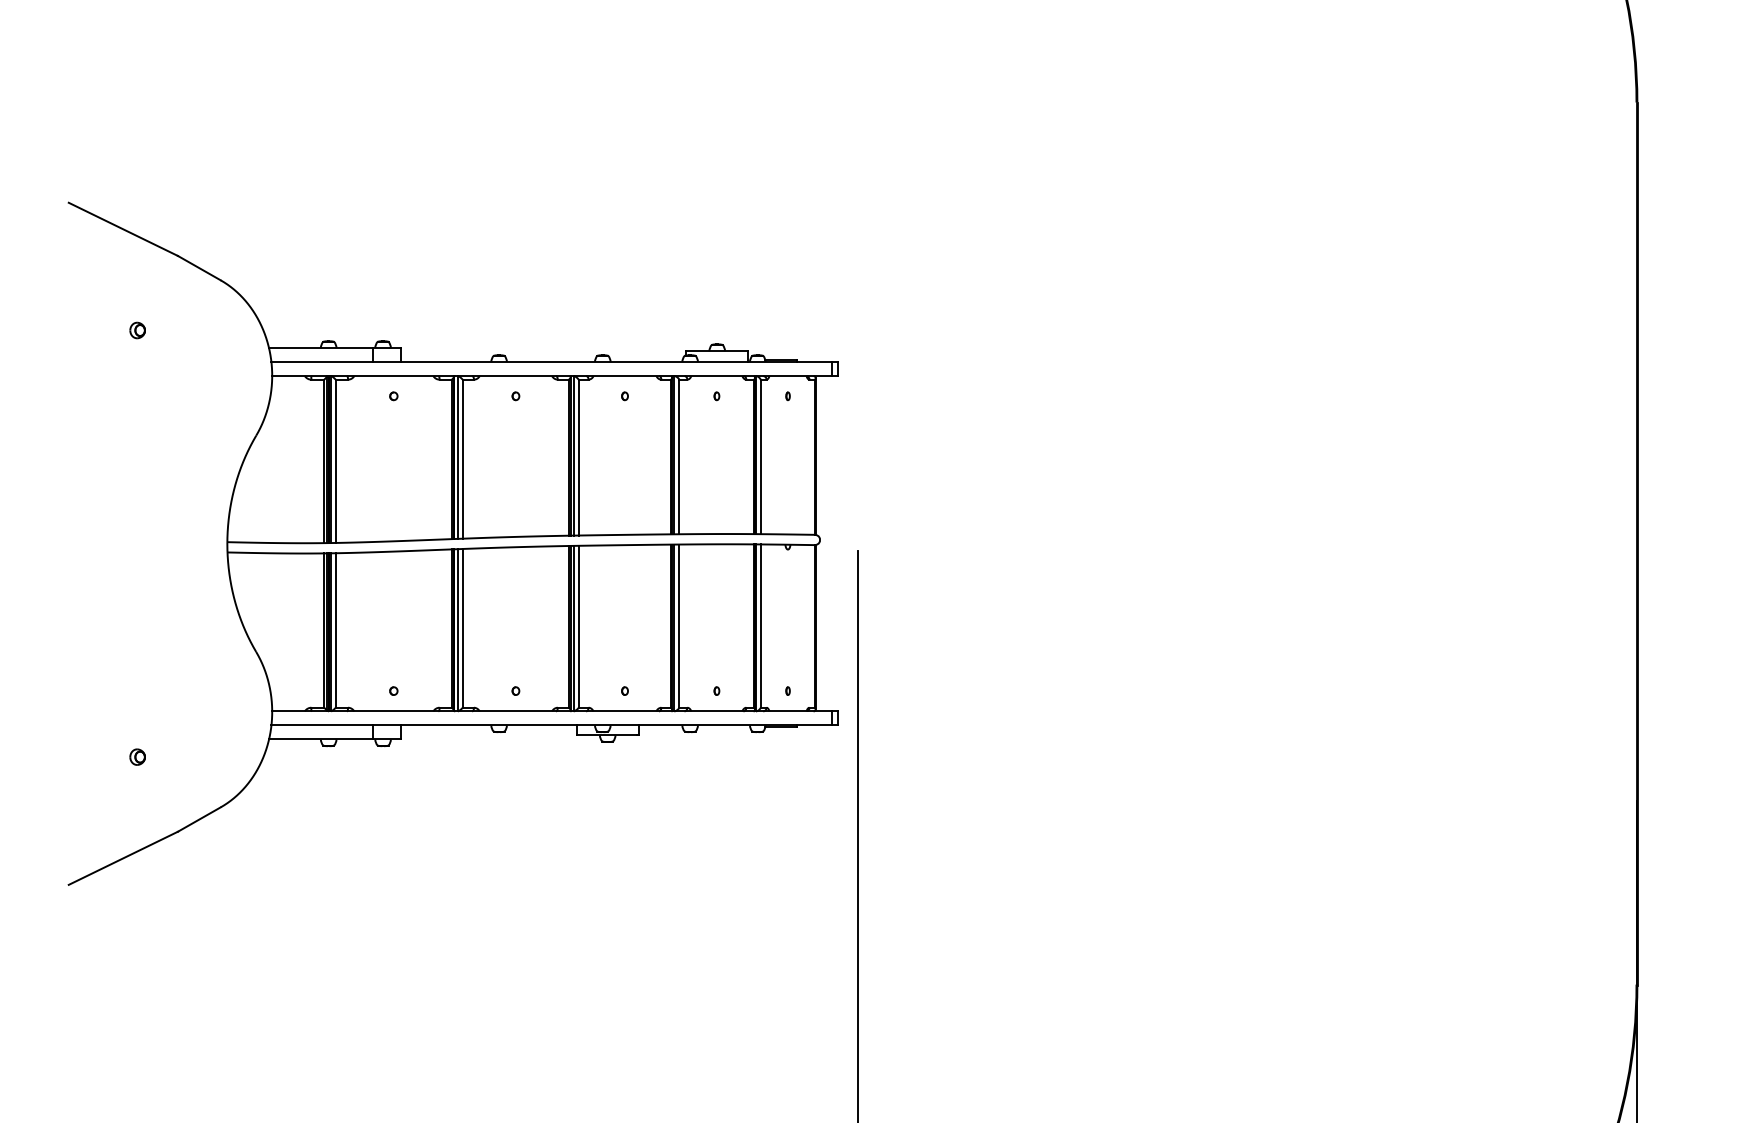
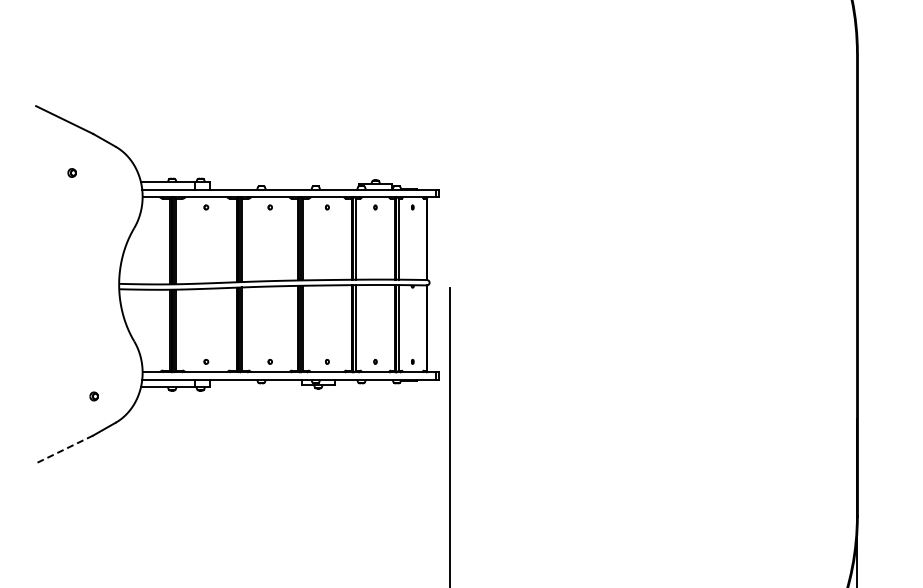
part: (136, 757) -> (93, 396), moved
line: (123, 858) -> (64, 449), solid -> dashed

